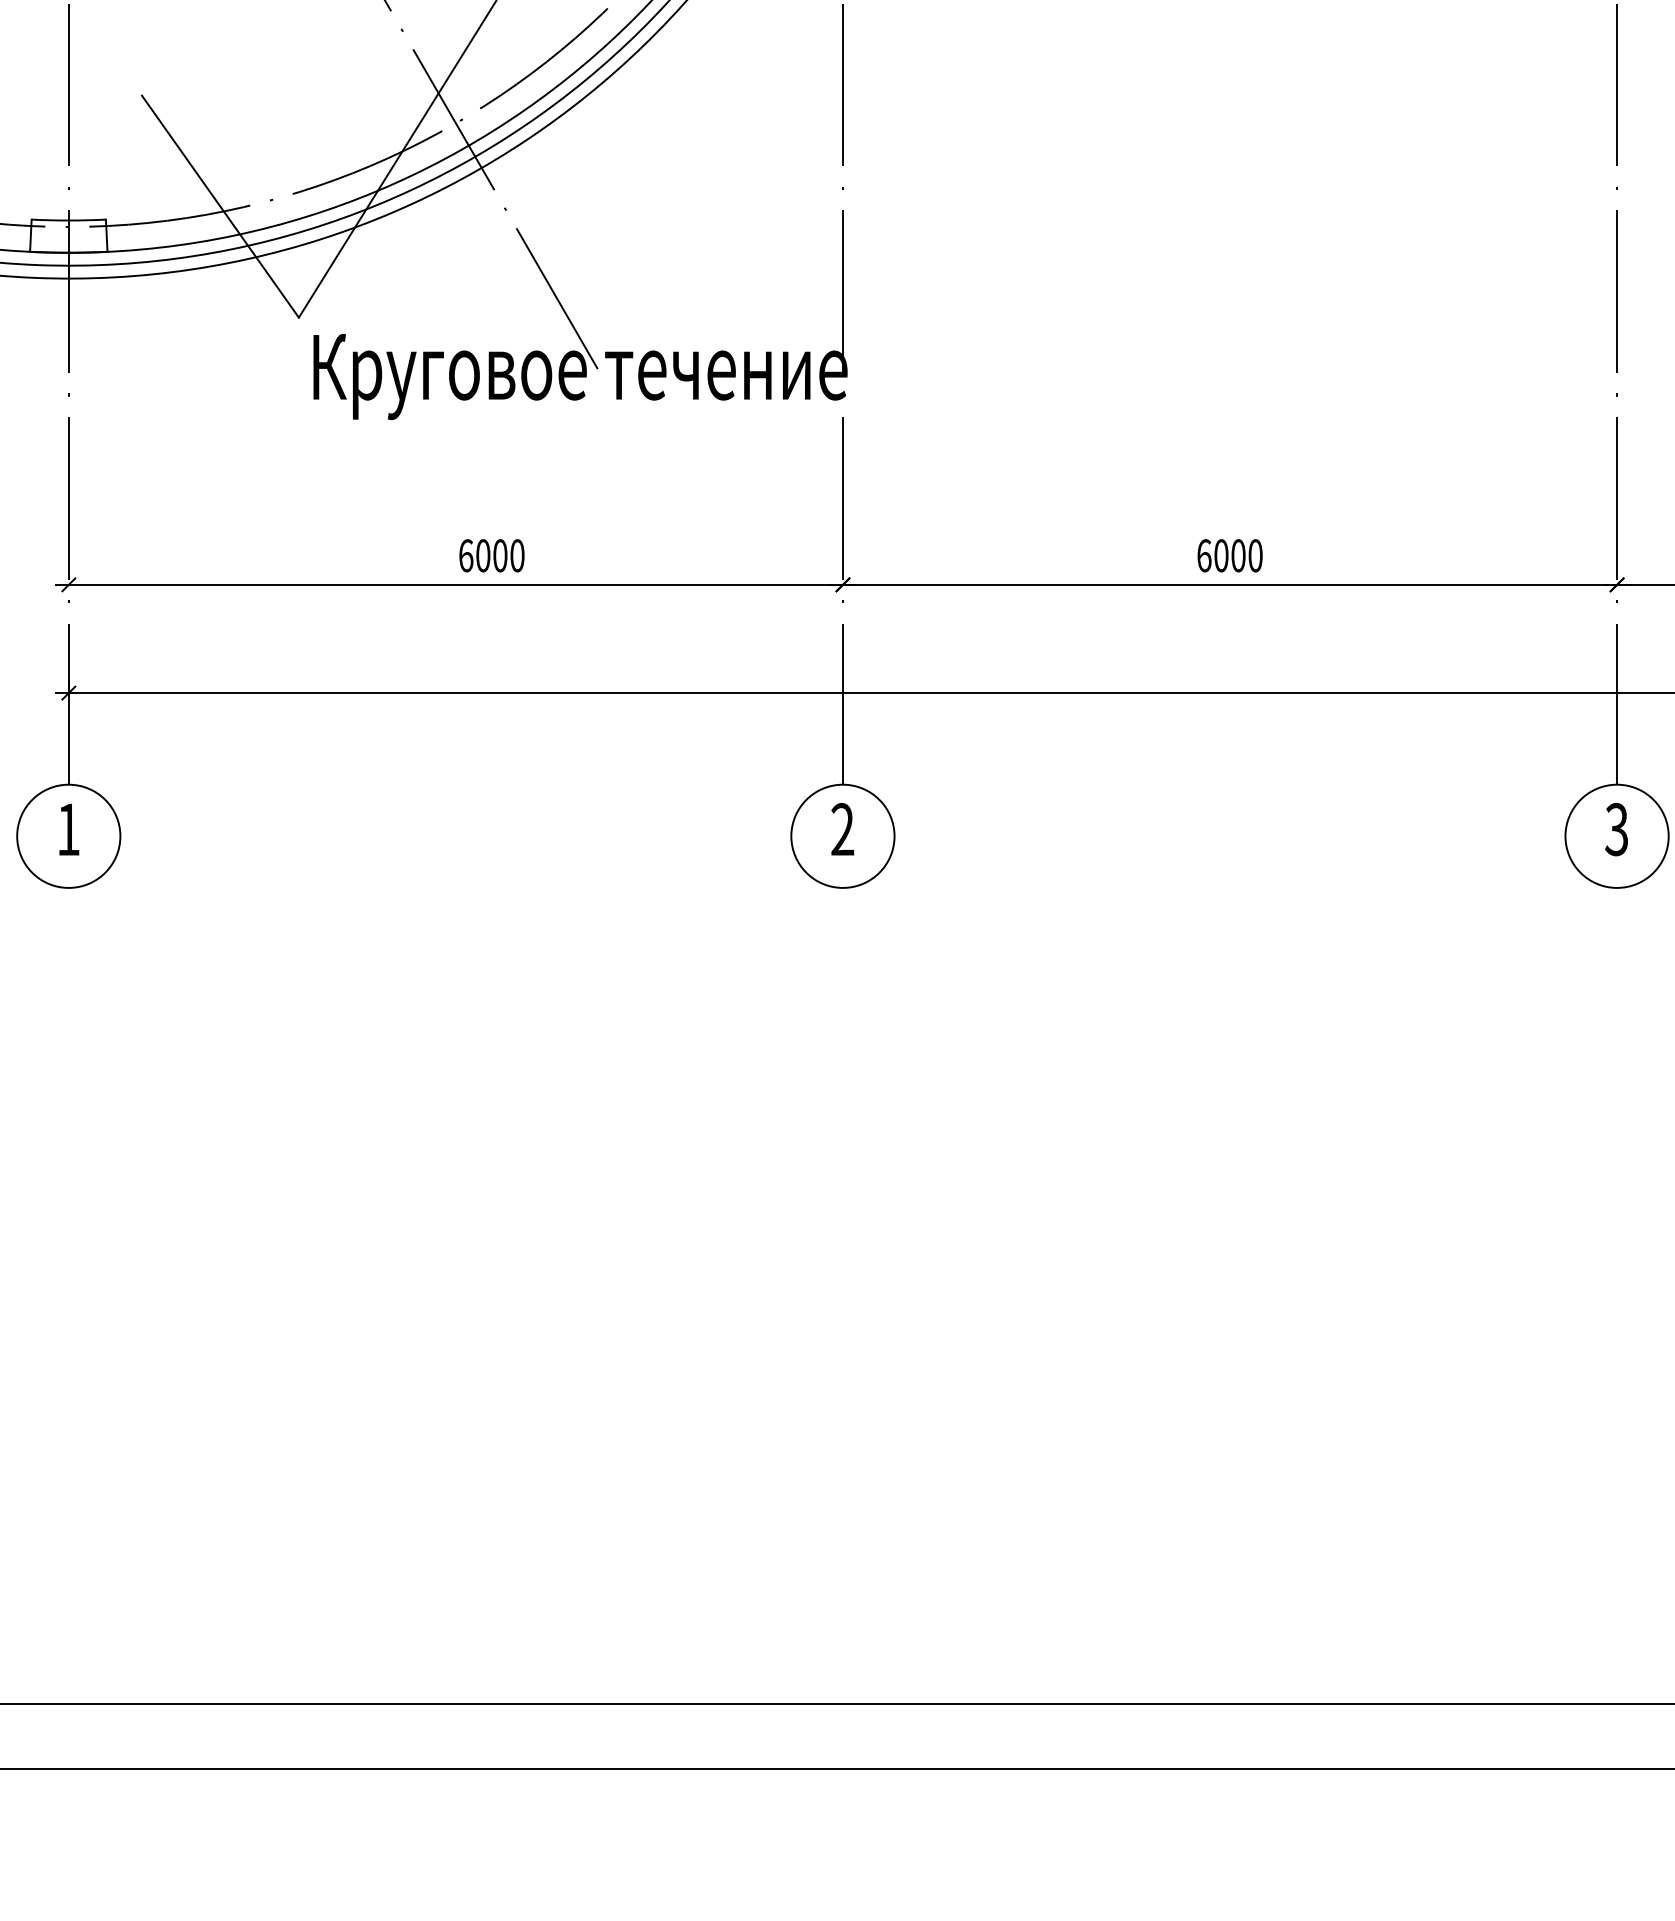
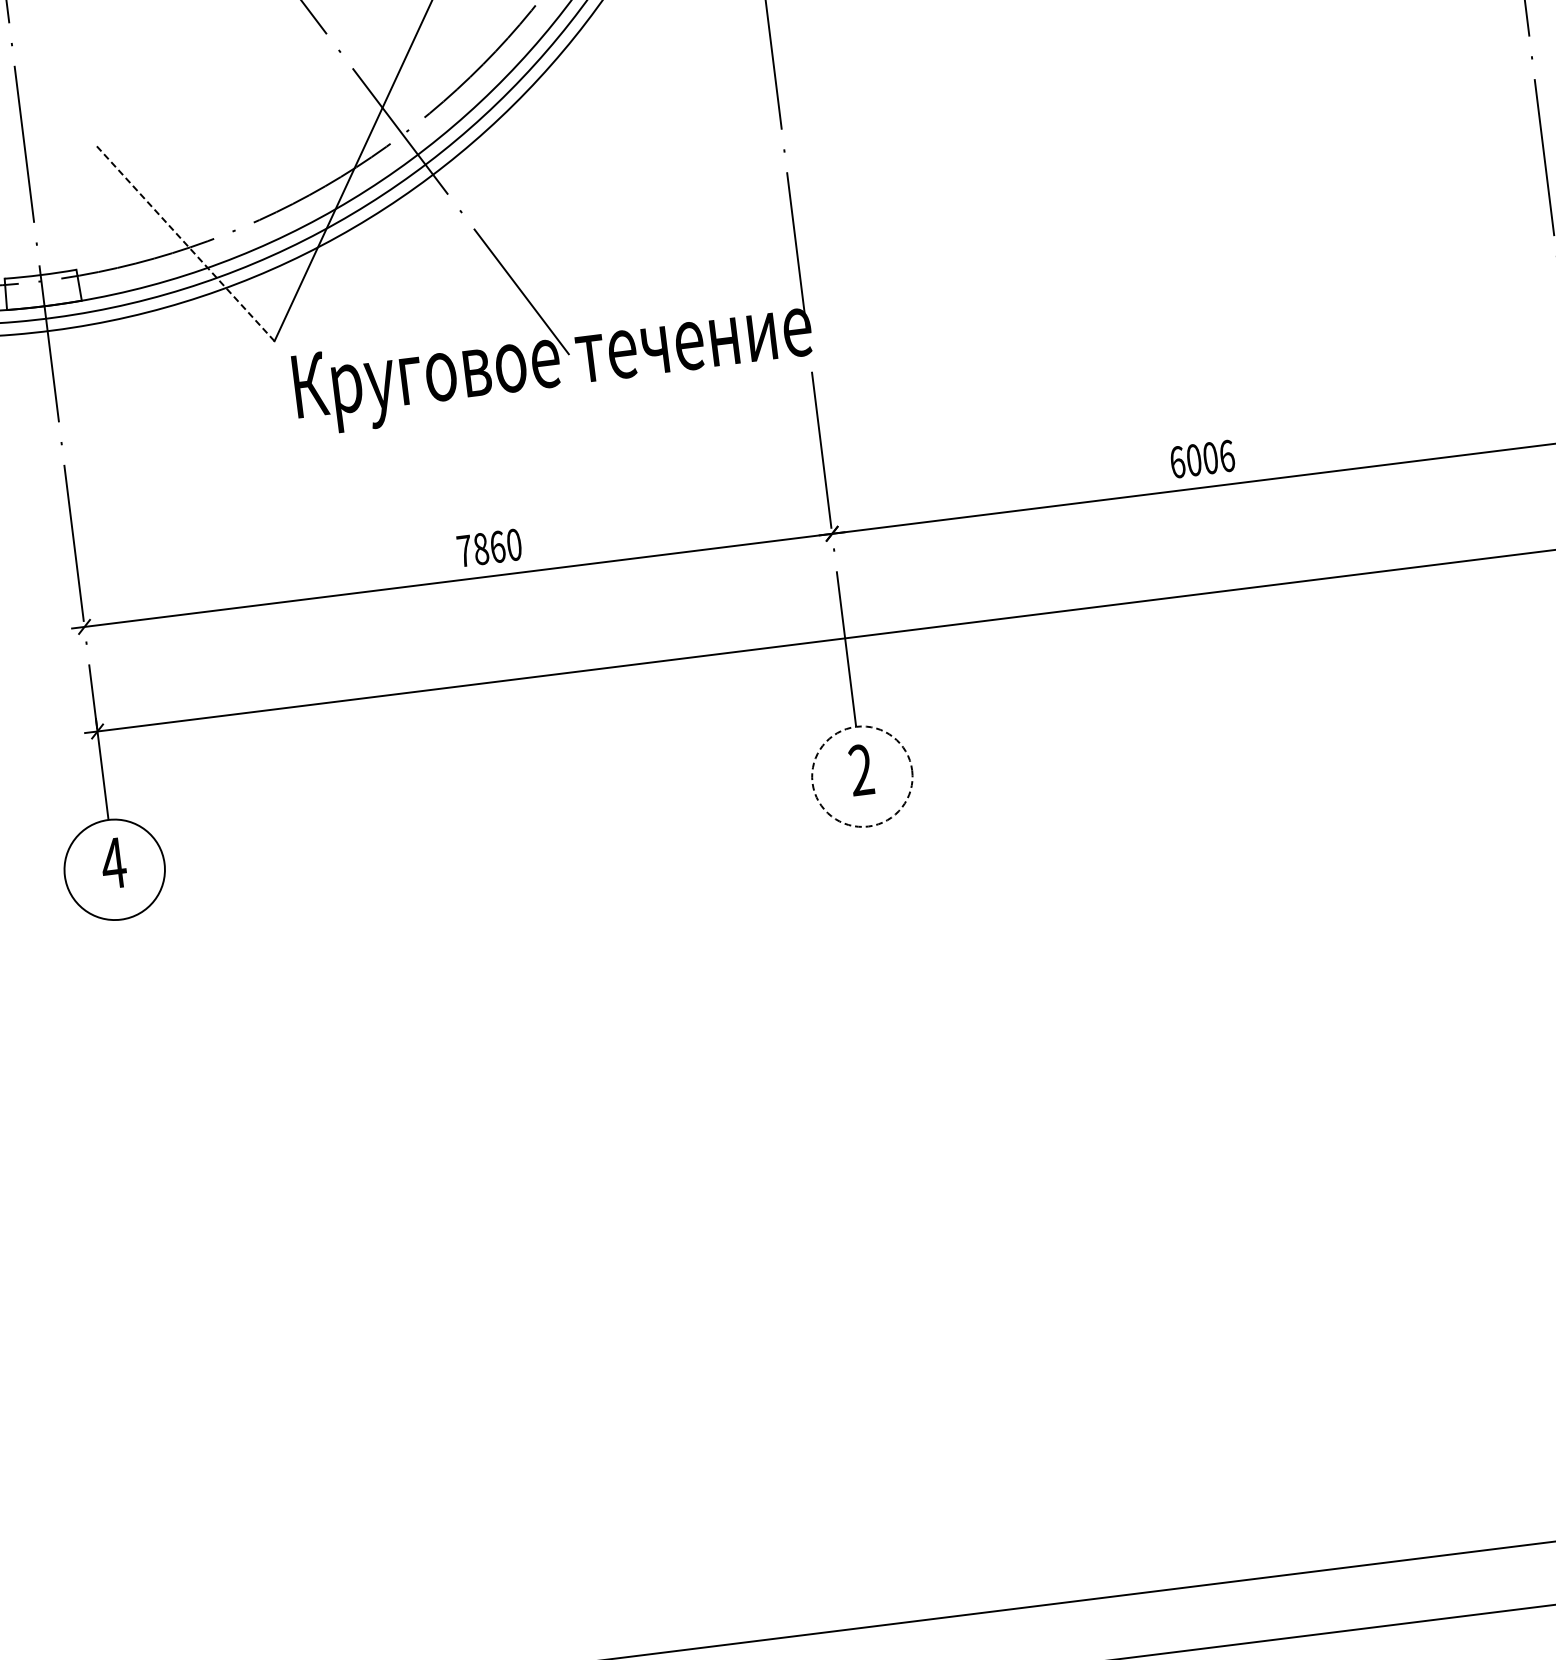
line: (220, 206) -> (185, 243), solid -> dashed
text: (483, 555) -> (481, 548), 6000 -> 7860
text: (1255, 555) -> (1227, 455), 6000 -> 6006
text: (68, 829) -> (113, 863), 1 -> 4
circle: (842, 835) -> (861, 775), solid -> dashed

